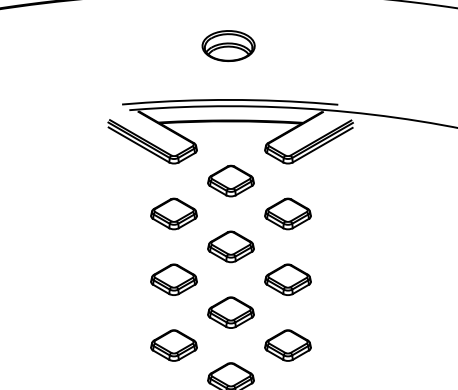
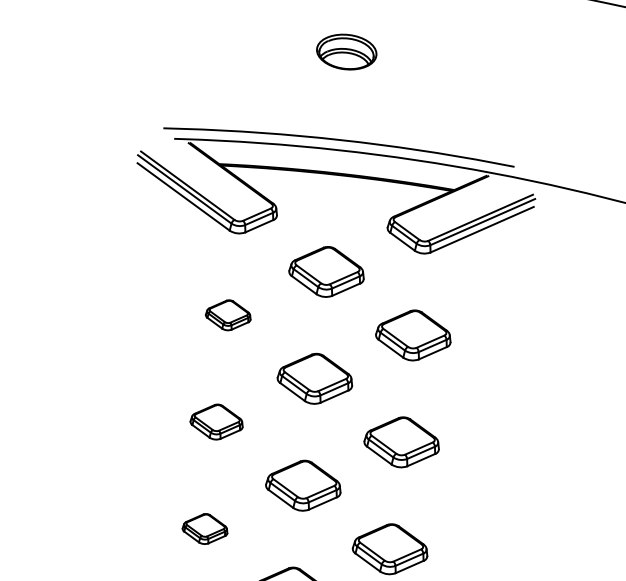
part: (228, 45) -> (346, 51), size x0.7
part: (173, 213) -> (227, 314), size x0.6
part: (173, 279) -> (216, 421), size x0.7
part: (173, 345) -> (204, 528), size x0.6

